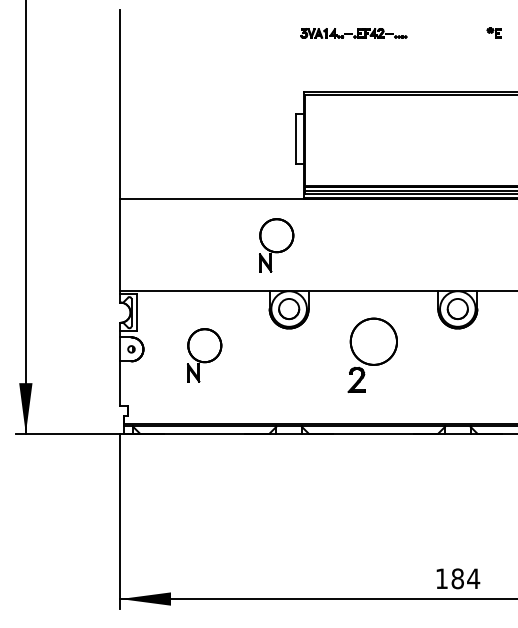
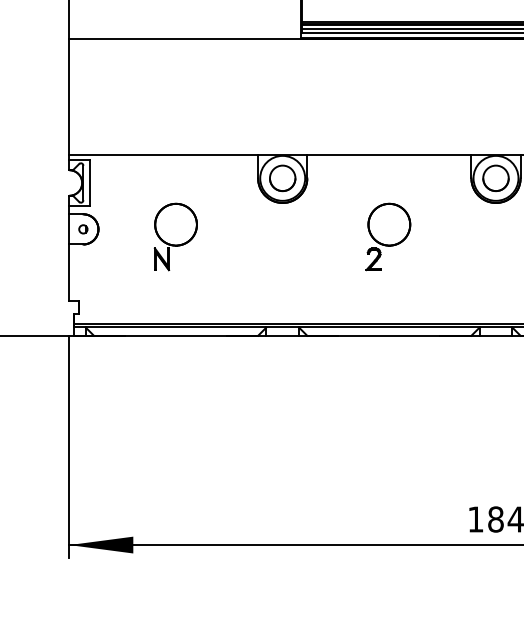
part: (276, 245) -> (266, 98), removed
part: (372, 355) -> (388, 237), size x0.71

